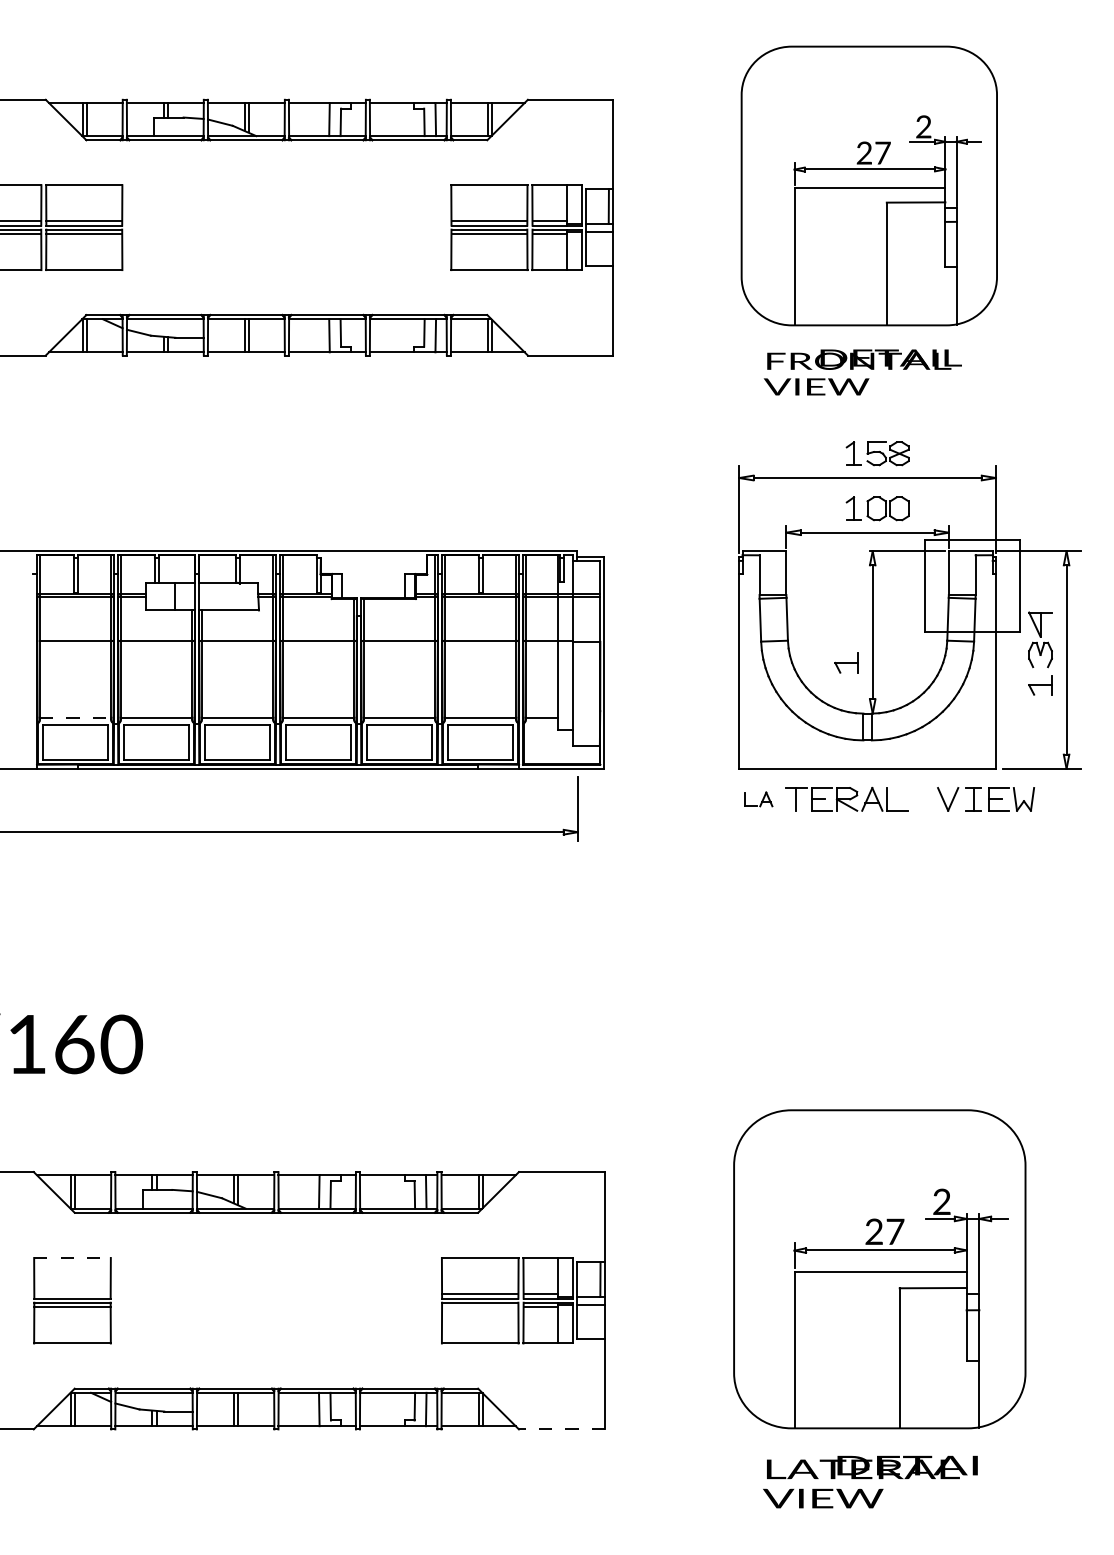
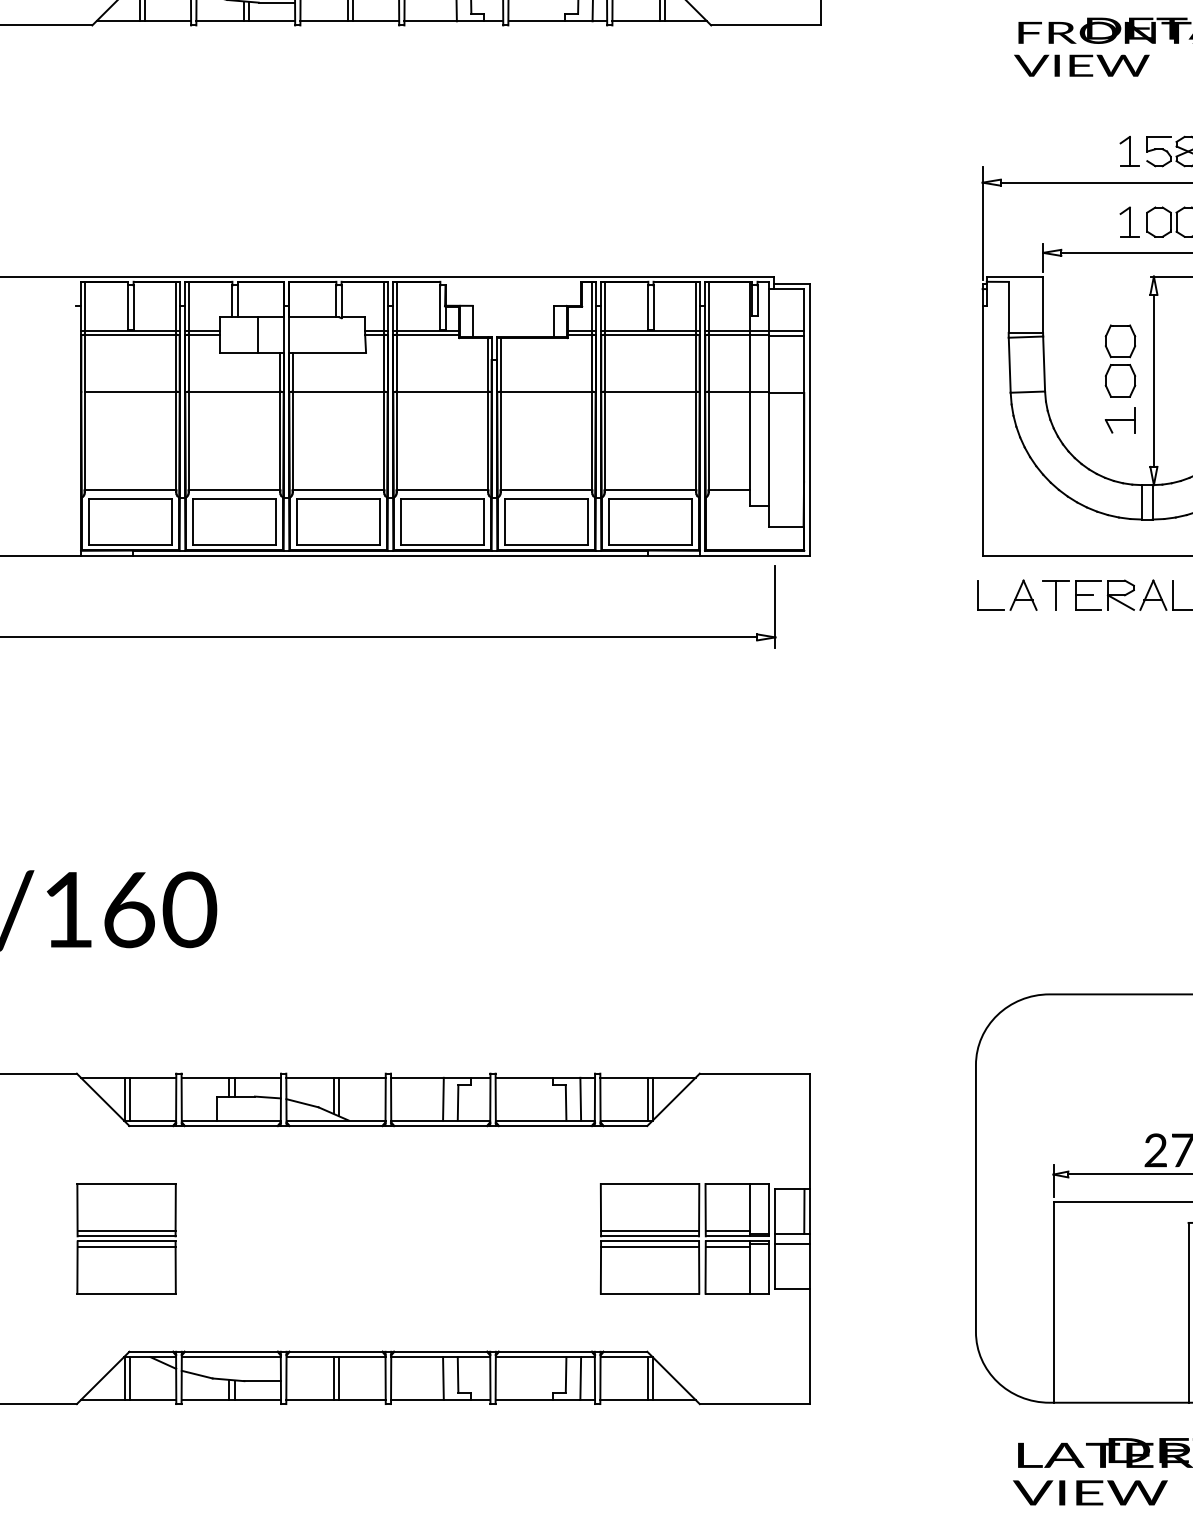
part: (846, 616) -> (1120, 360), added
line: (75, 717) -> (130, 490), dashed -> solid
part: (758, 799) -> (1007, 595), size x1.67
line: (73, 1258) -> (127, 1184), dashed -> solid
line: (72, 1294) -> (126, 1230), added
line: (480, 1307) -> (650, 1247), added
line: (561, 1429) -> (754, 1404), dashed -> solid

